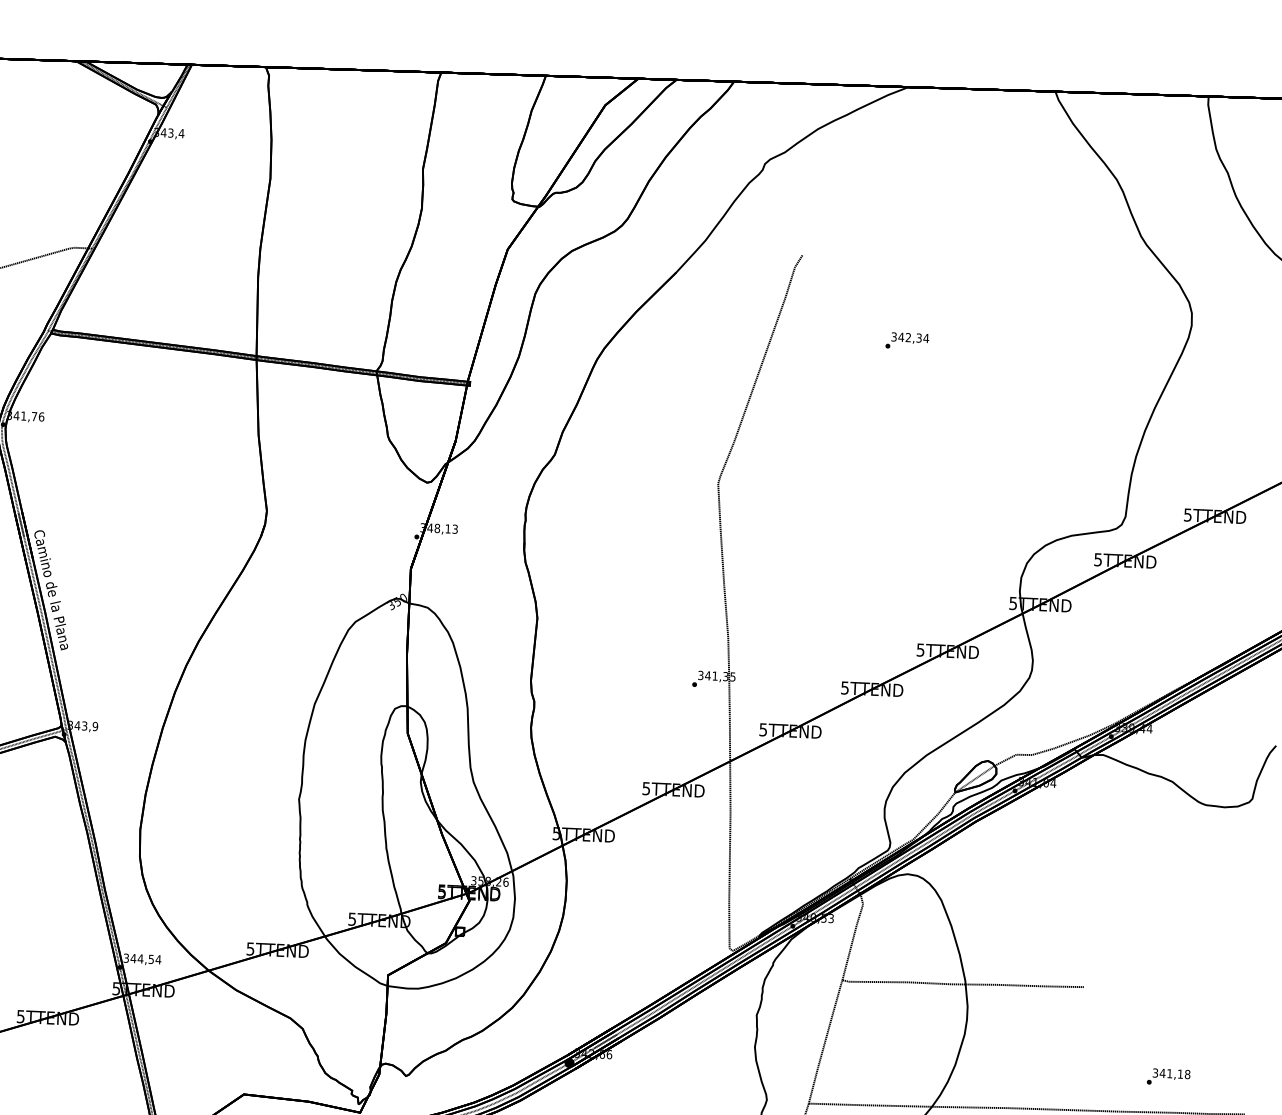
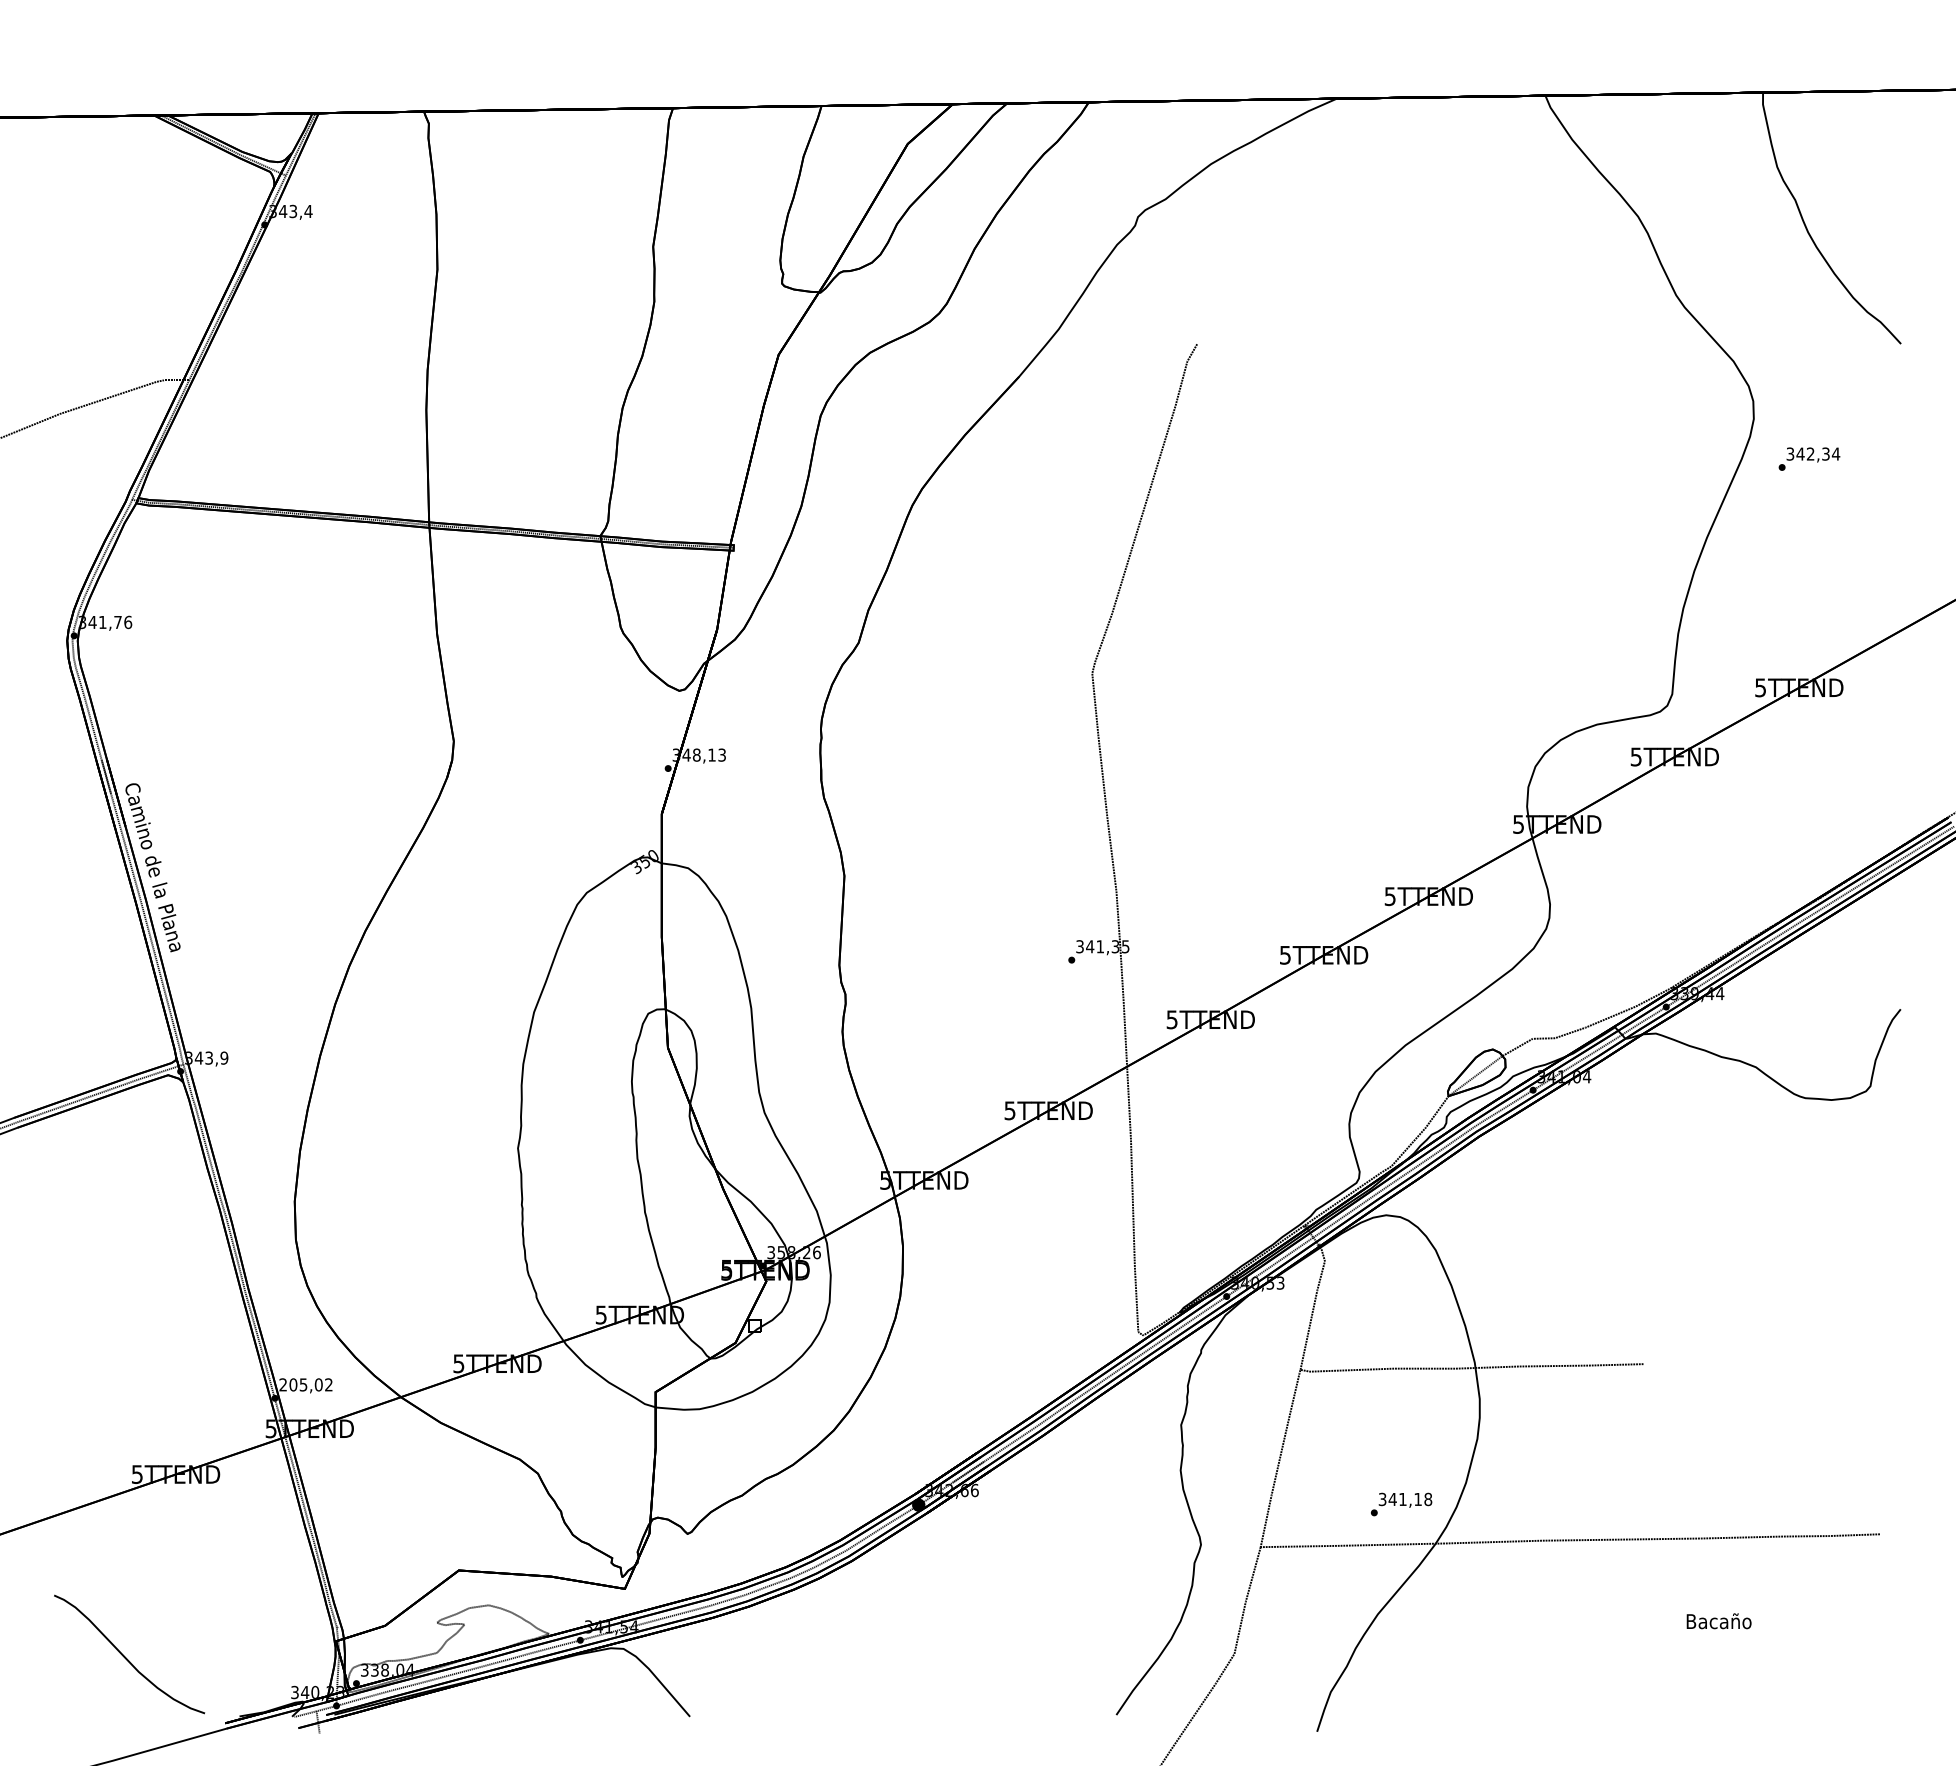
text: (907, 340) -> (1809, 458), moved
text: (142, 958) -> (306, 1384), 344,54 -> 205,02
text: (1168, 1077) -> (1401, 1504), moved

